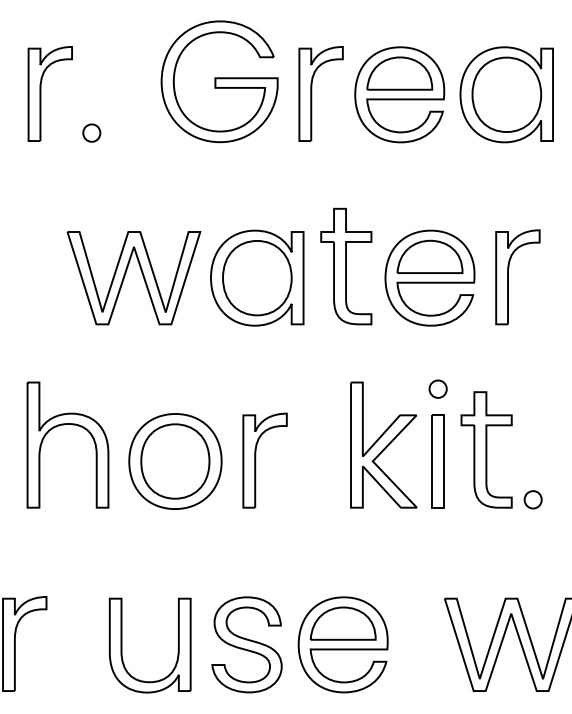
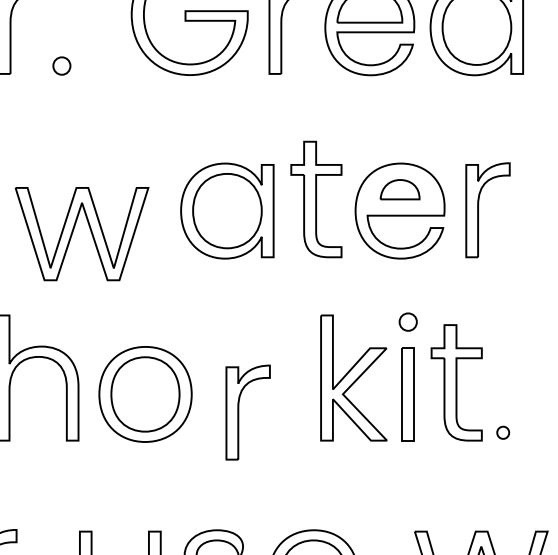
part: (429, 256) -> (399, 189), size x0.6
part: (125, 276) -> (73, 232), moved
part: (256, 460) -> (239, 412), moved
part: (532, 499) -> (502, 432), size x0.7

